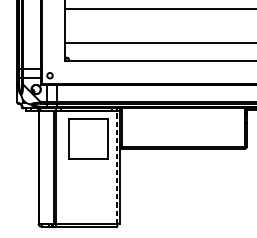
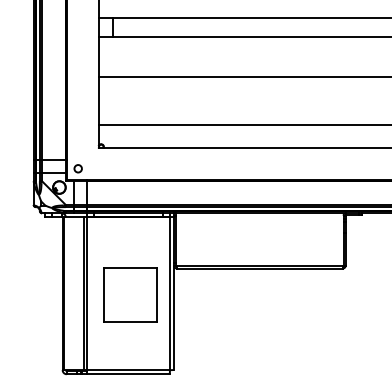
part: (88, 138) -> (130, 294), moved
line: (117, 167) -> (169, 293), dashed -> solid

